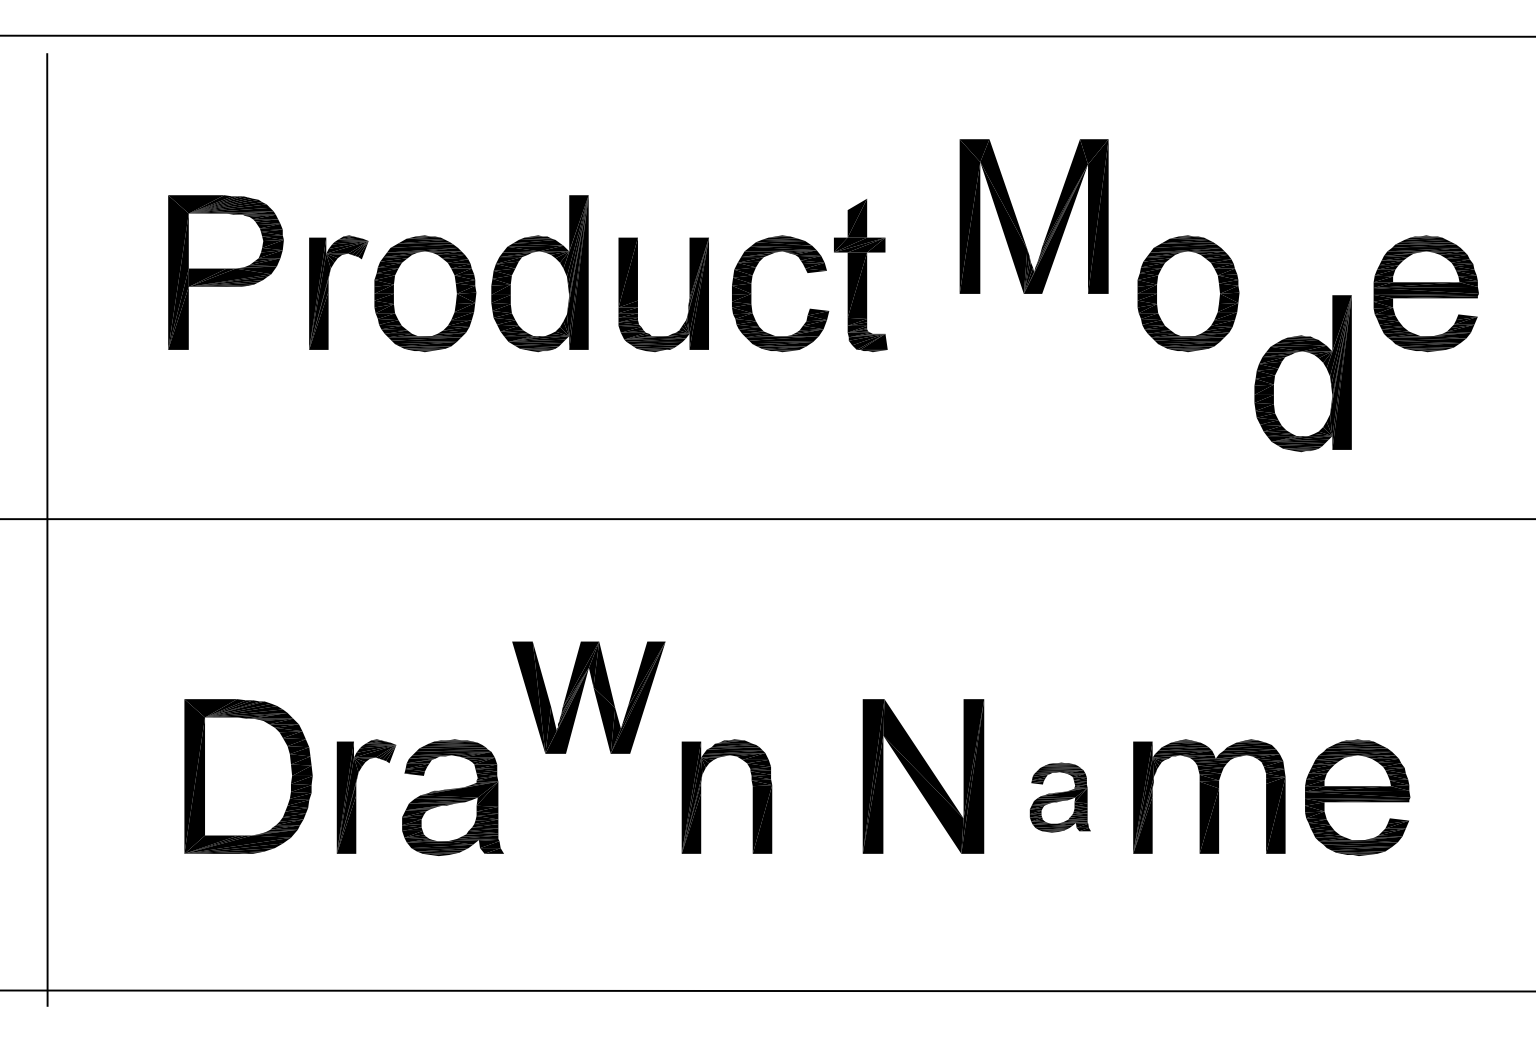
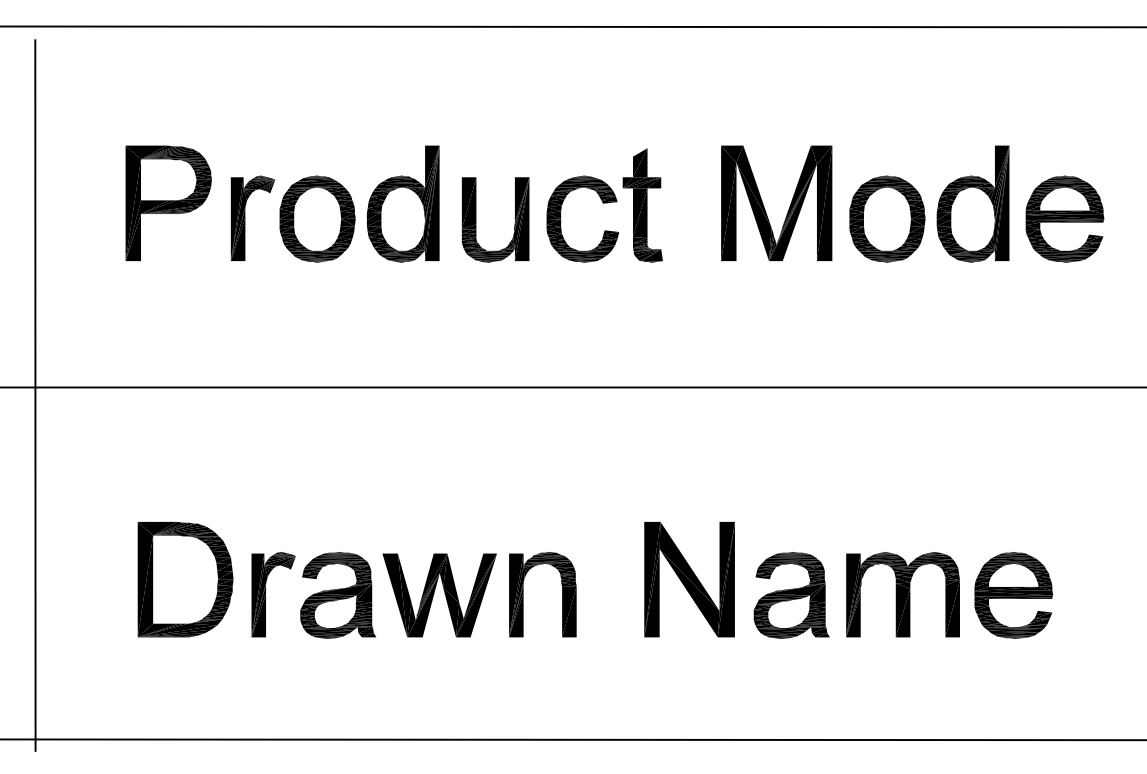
part: (1018, 222) -> (765, 207), moved
part: (1302, 373) -> (972, 204), moved
part: (581, 696) -> (434, 594), moved
part: (1060, 797) -> (791, 595), size x1.67

